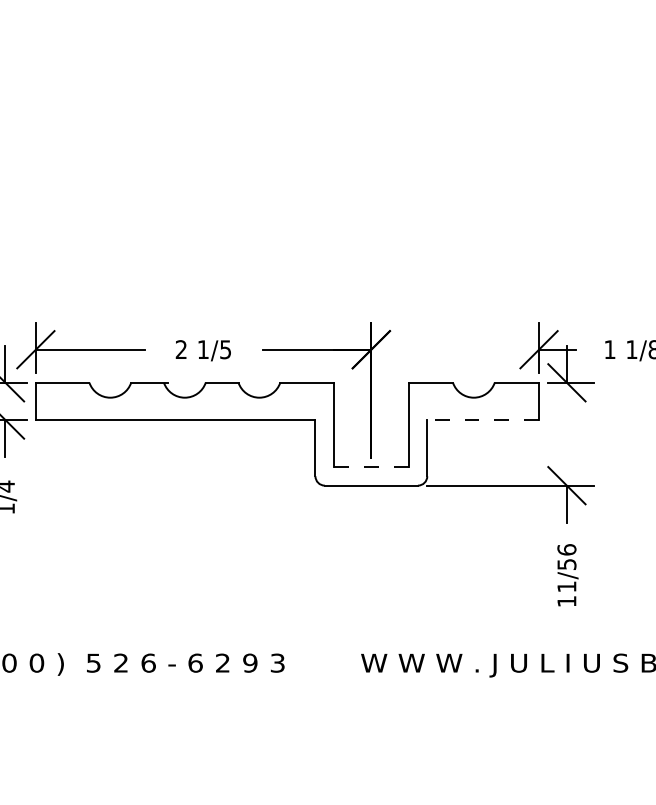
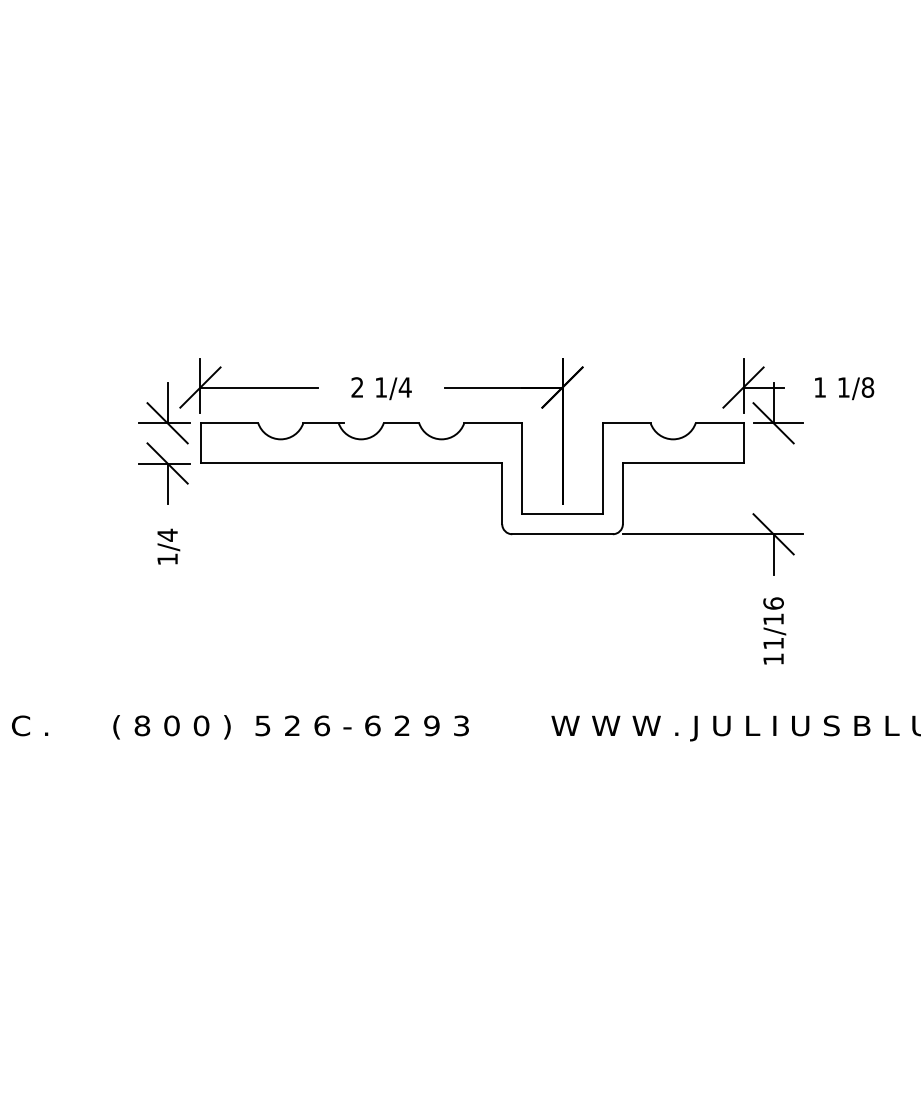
text: (224, 349) -> (404, 387), 1/5 -> 1/4
line: (482, 420) -> (682, 463), dashed -> solid
line: (372, 467) -> (563, 514), dashed -> solid
text: (566, 564) -> (773, 619), 11/56 -> 11/16

